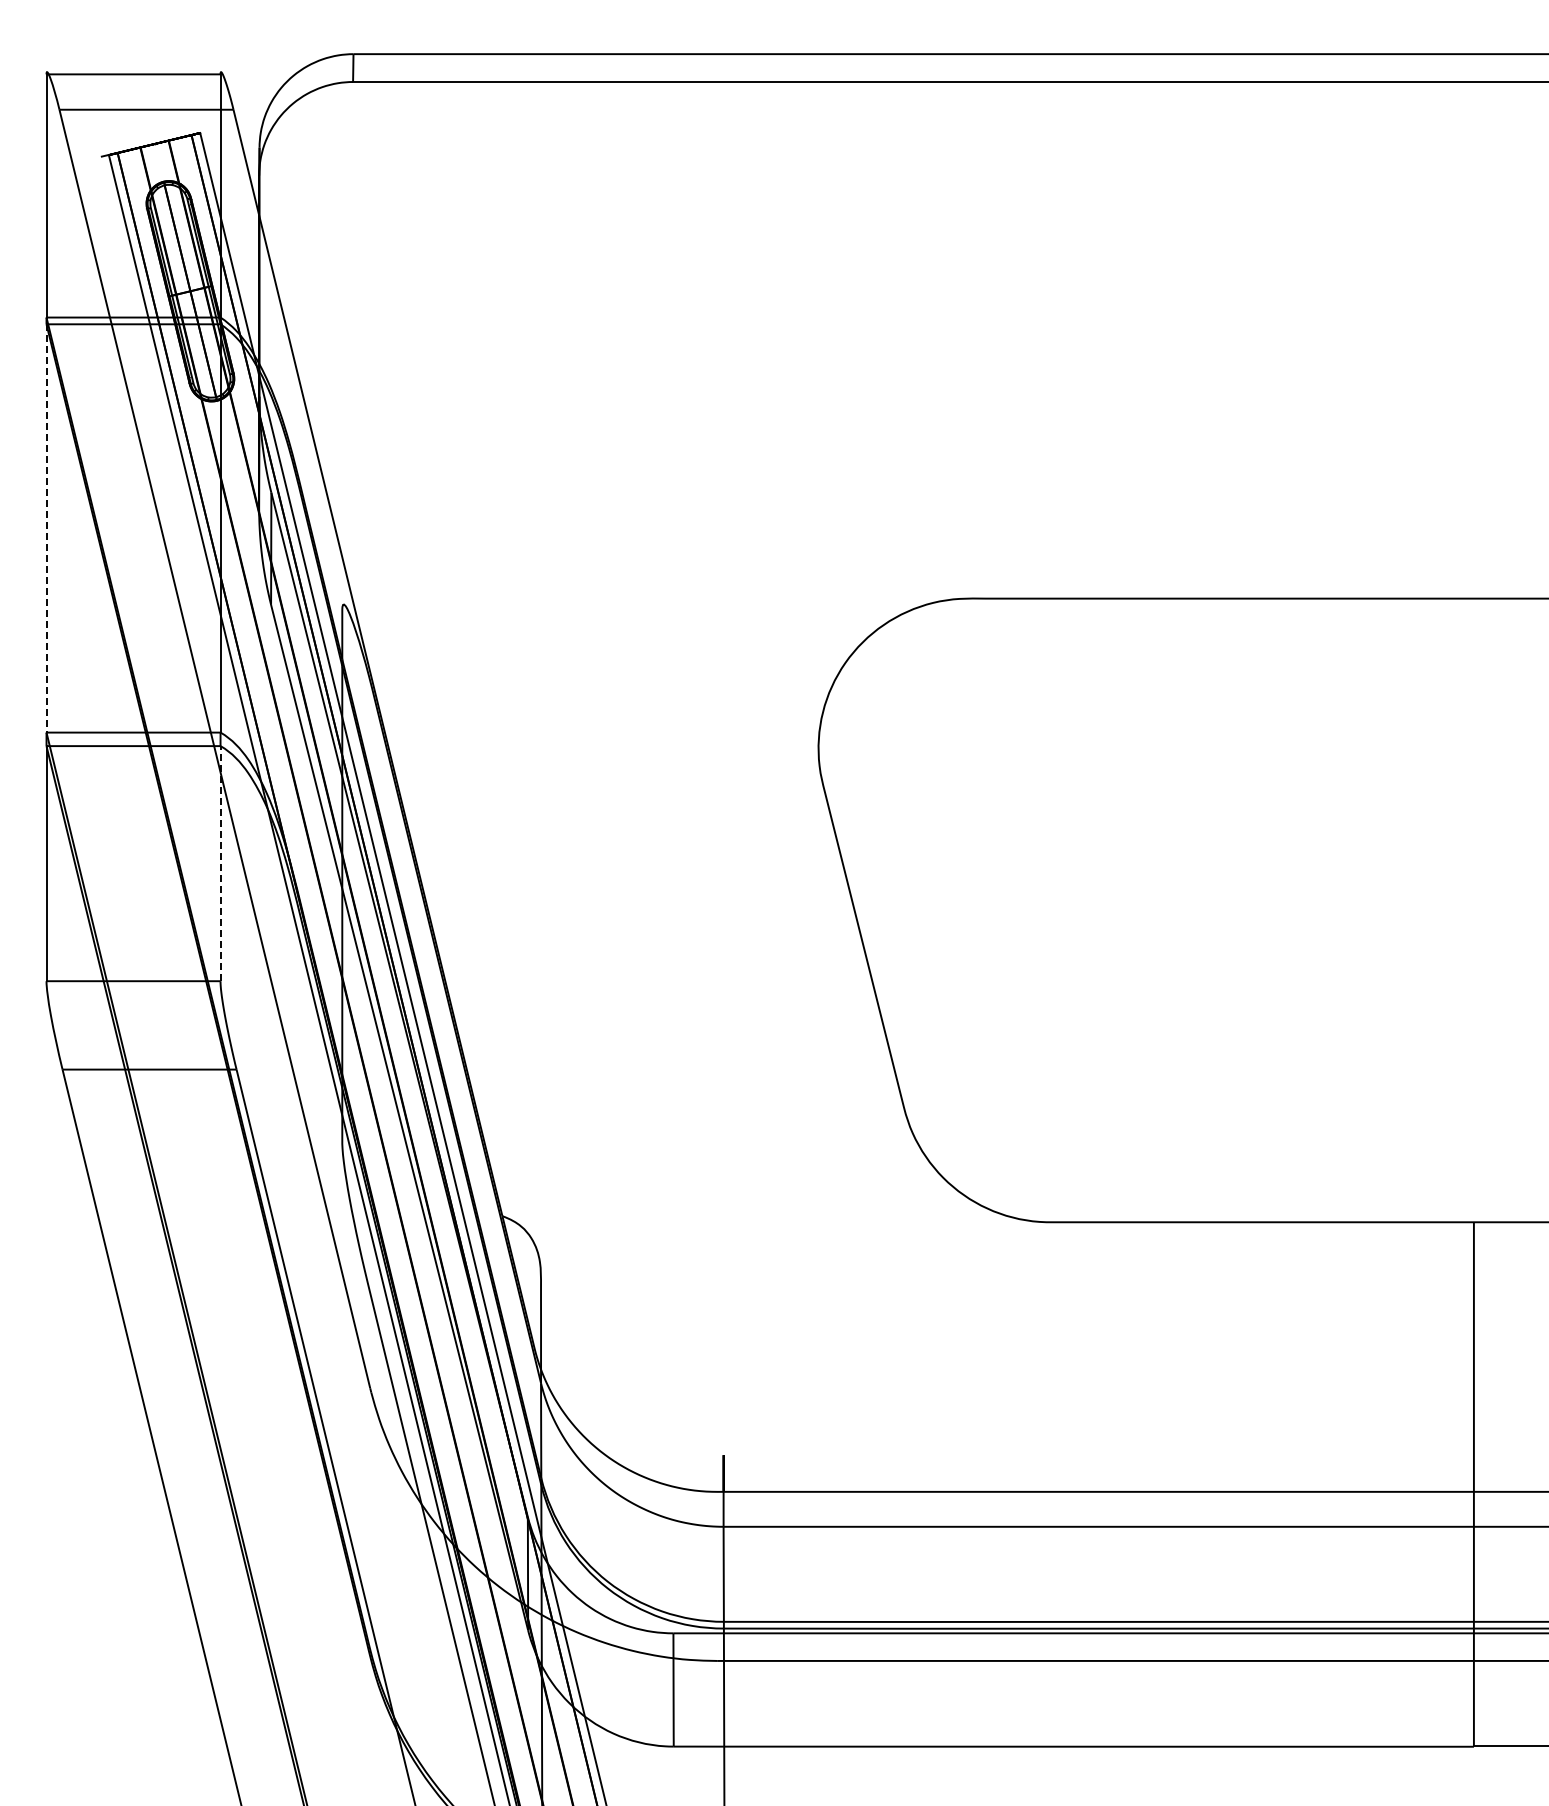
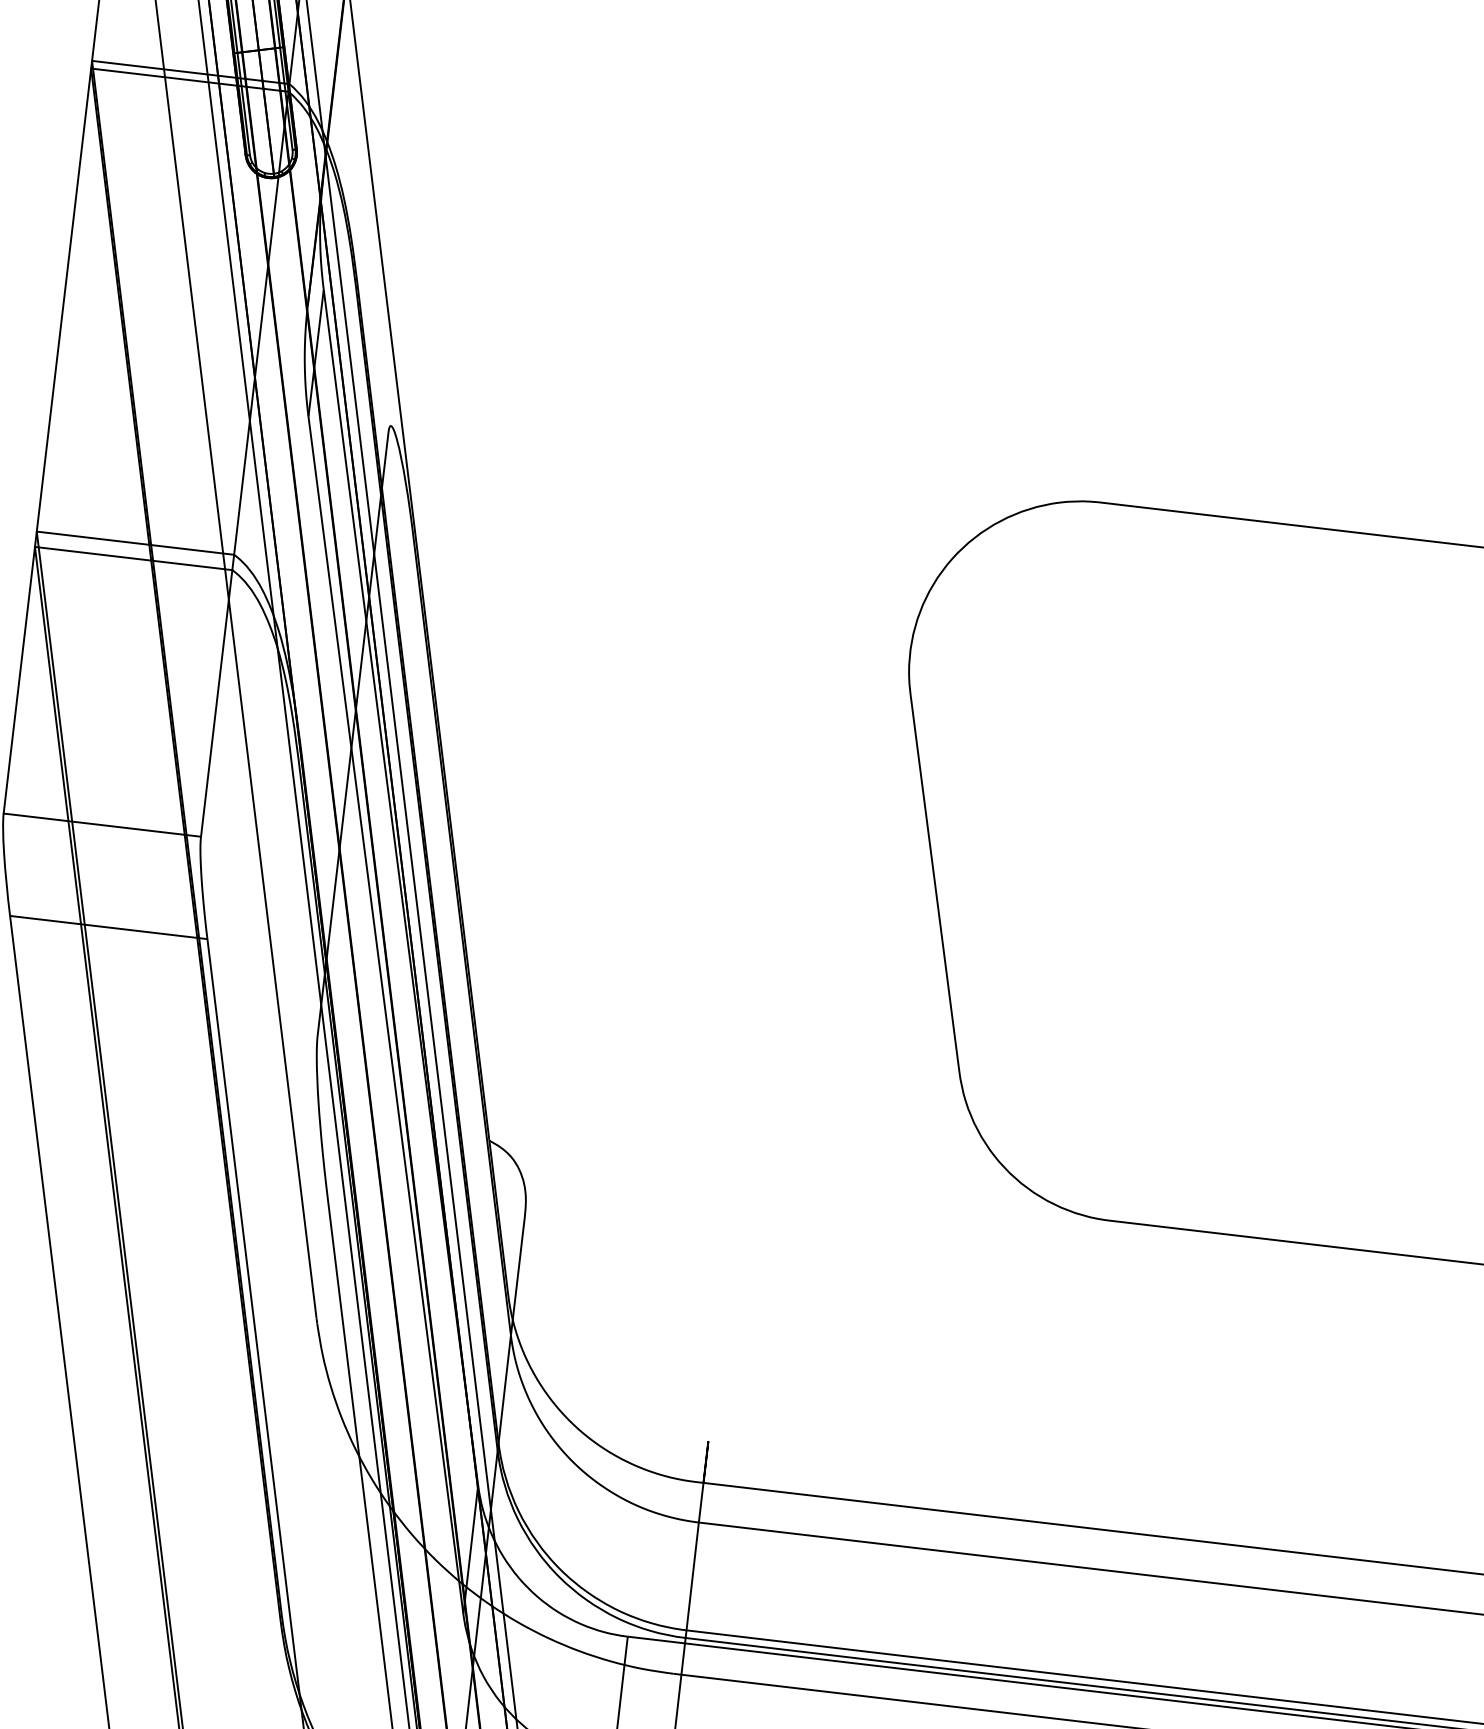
line: (46, 528) -> (63, 300), dashed -> solid
line: (220, 863) -> (216, 703), dashed -> solid

